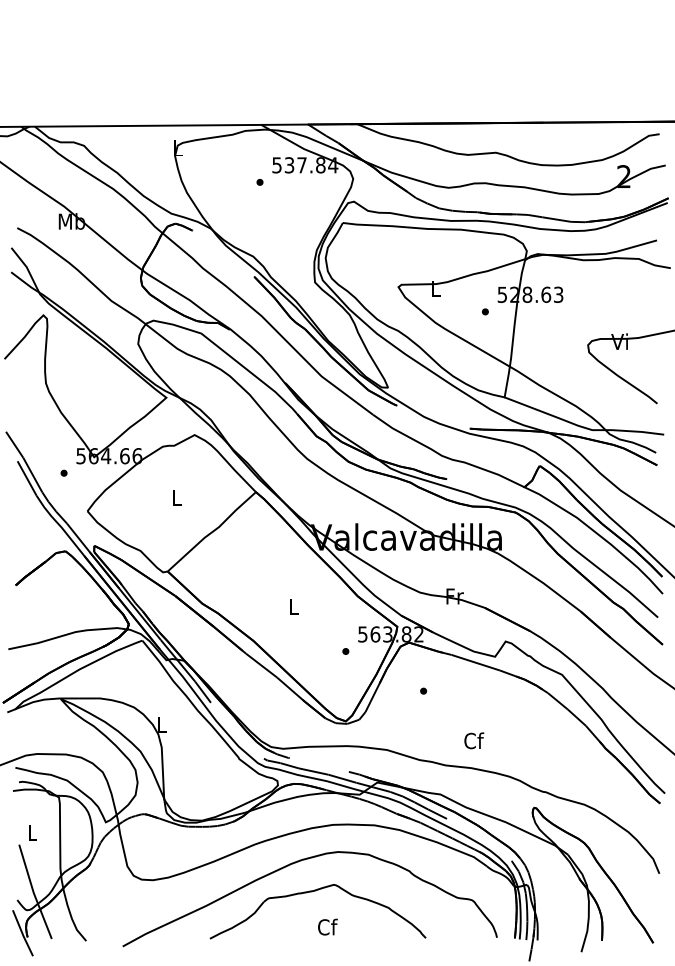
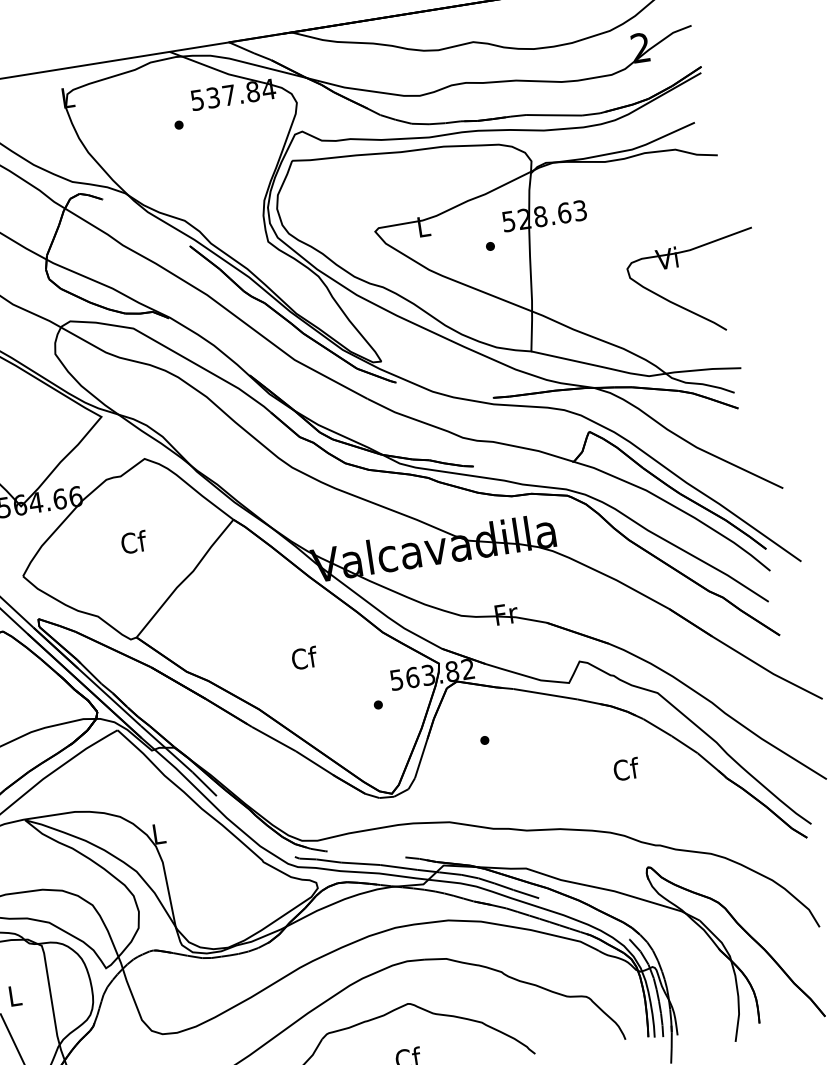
text: (176, 497) -> (133, 541), L -> Cf
text: (294, 606) -> (304, 657), L -> Cf
text: (474, 740) -> (626, 768), moved

